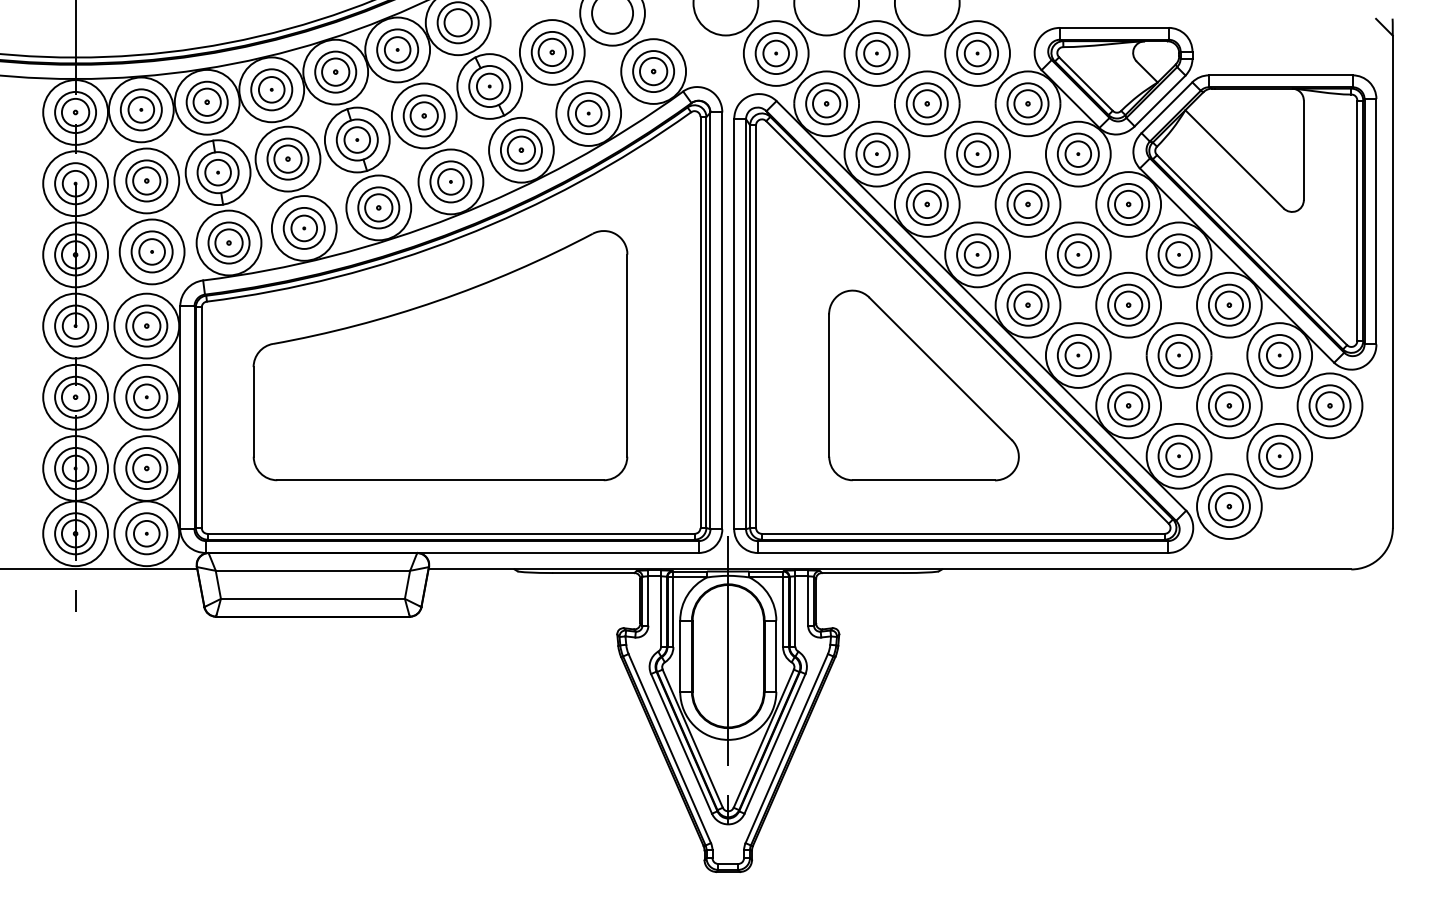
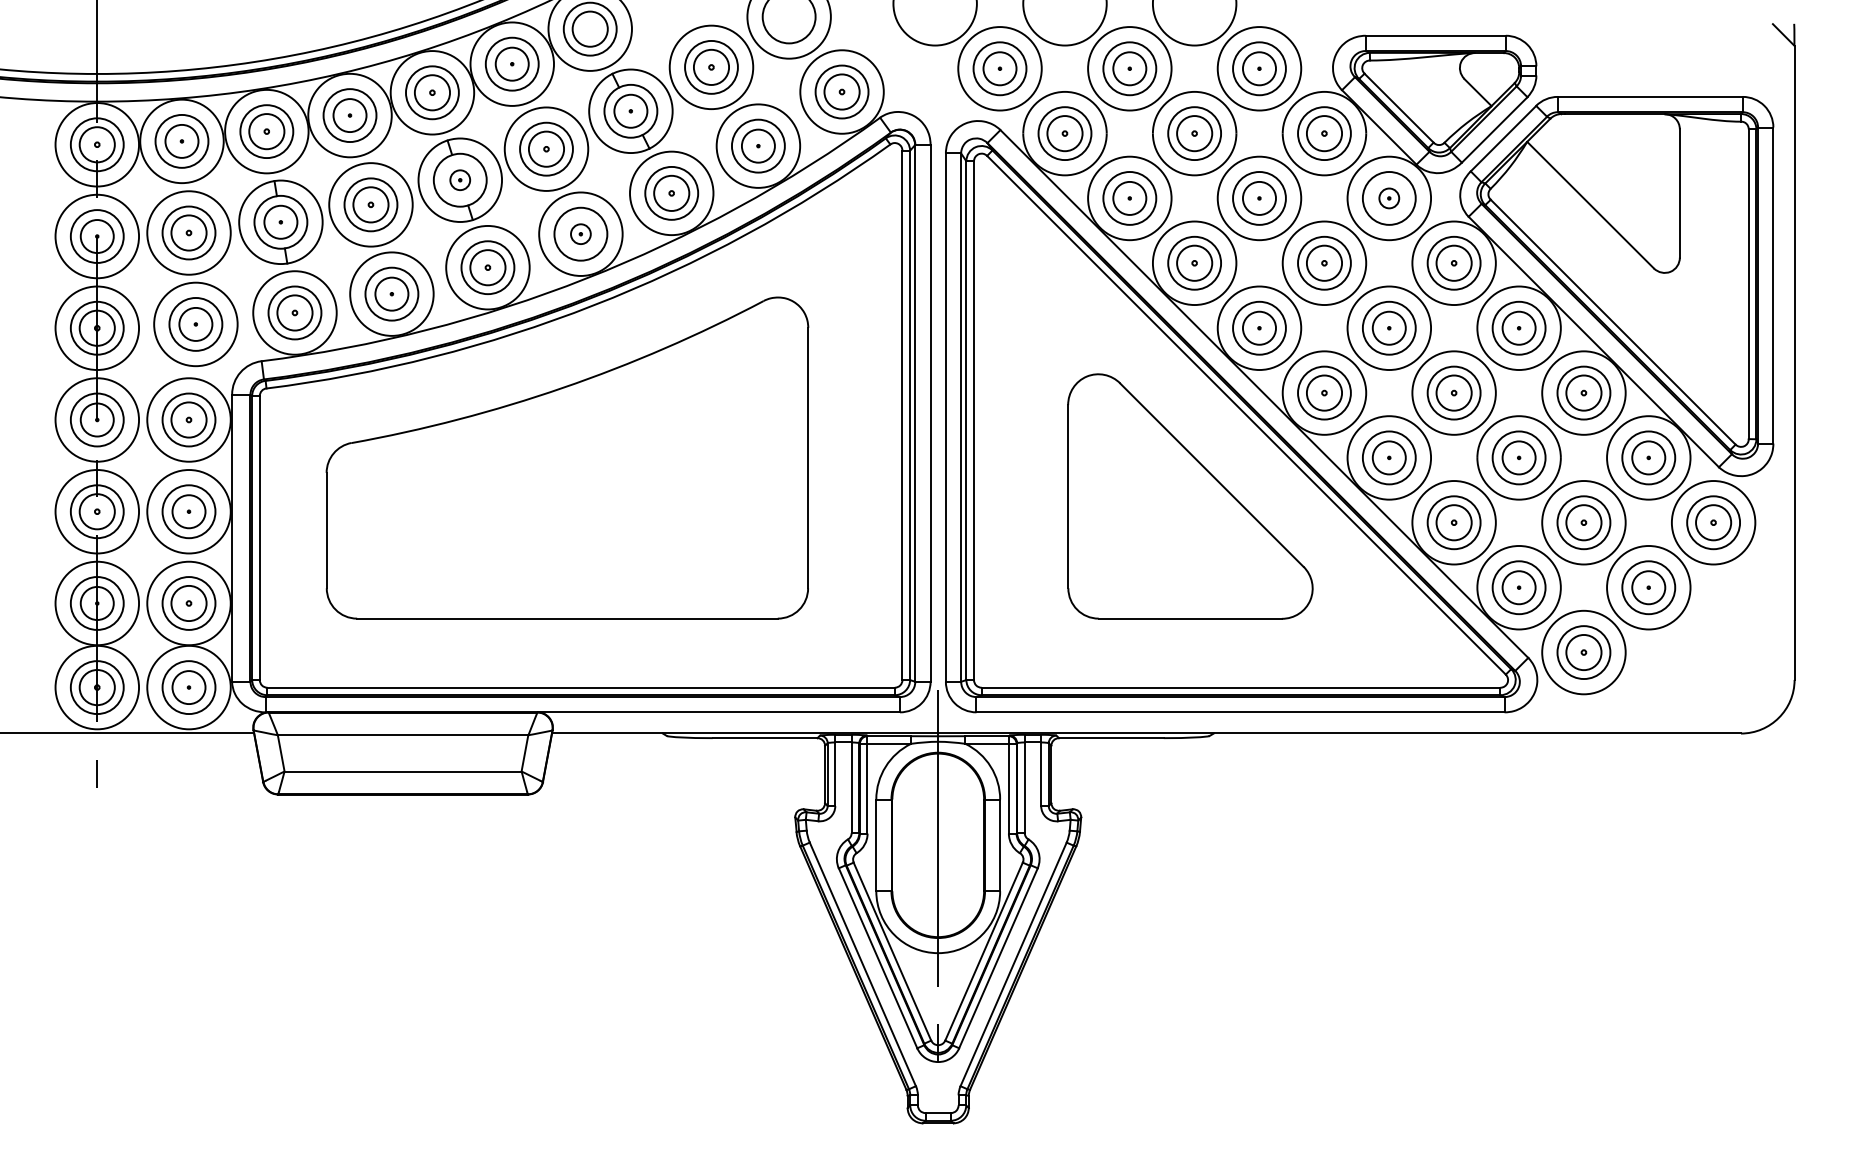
circle: (356, 139) -> (459, 179), size x0.6
circle: (1077, 153) -> (1388, 197), size x0.6
circle: (450, 181) -> (580, 233), size x0.6

